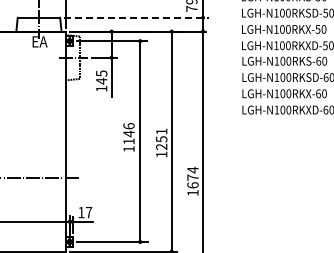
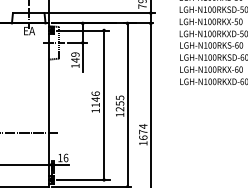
line: (136, 17) -> (101, 12), dashed -> solid
text: (101, 73) -> (75, 54), 145 -> 149
text: (161, 131) -> (119, 97), 1251 -> 1255
text: (89, 212) -> (66, 157), 17 -> 16

